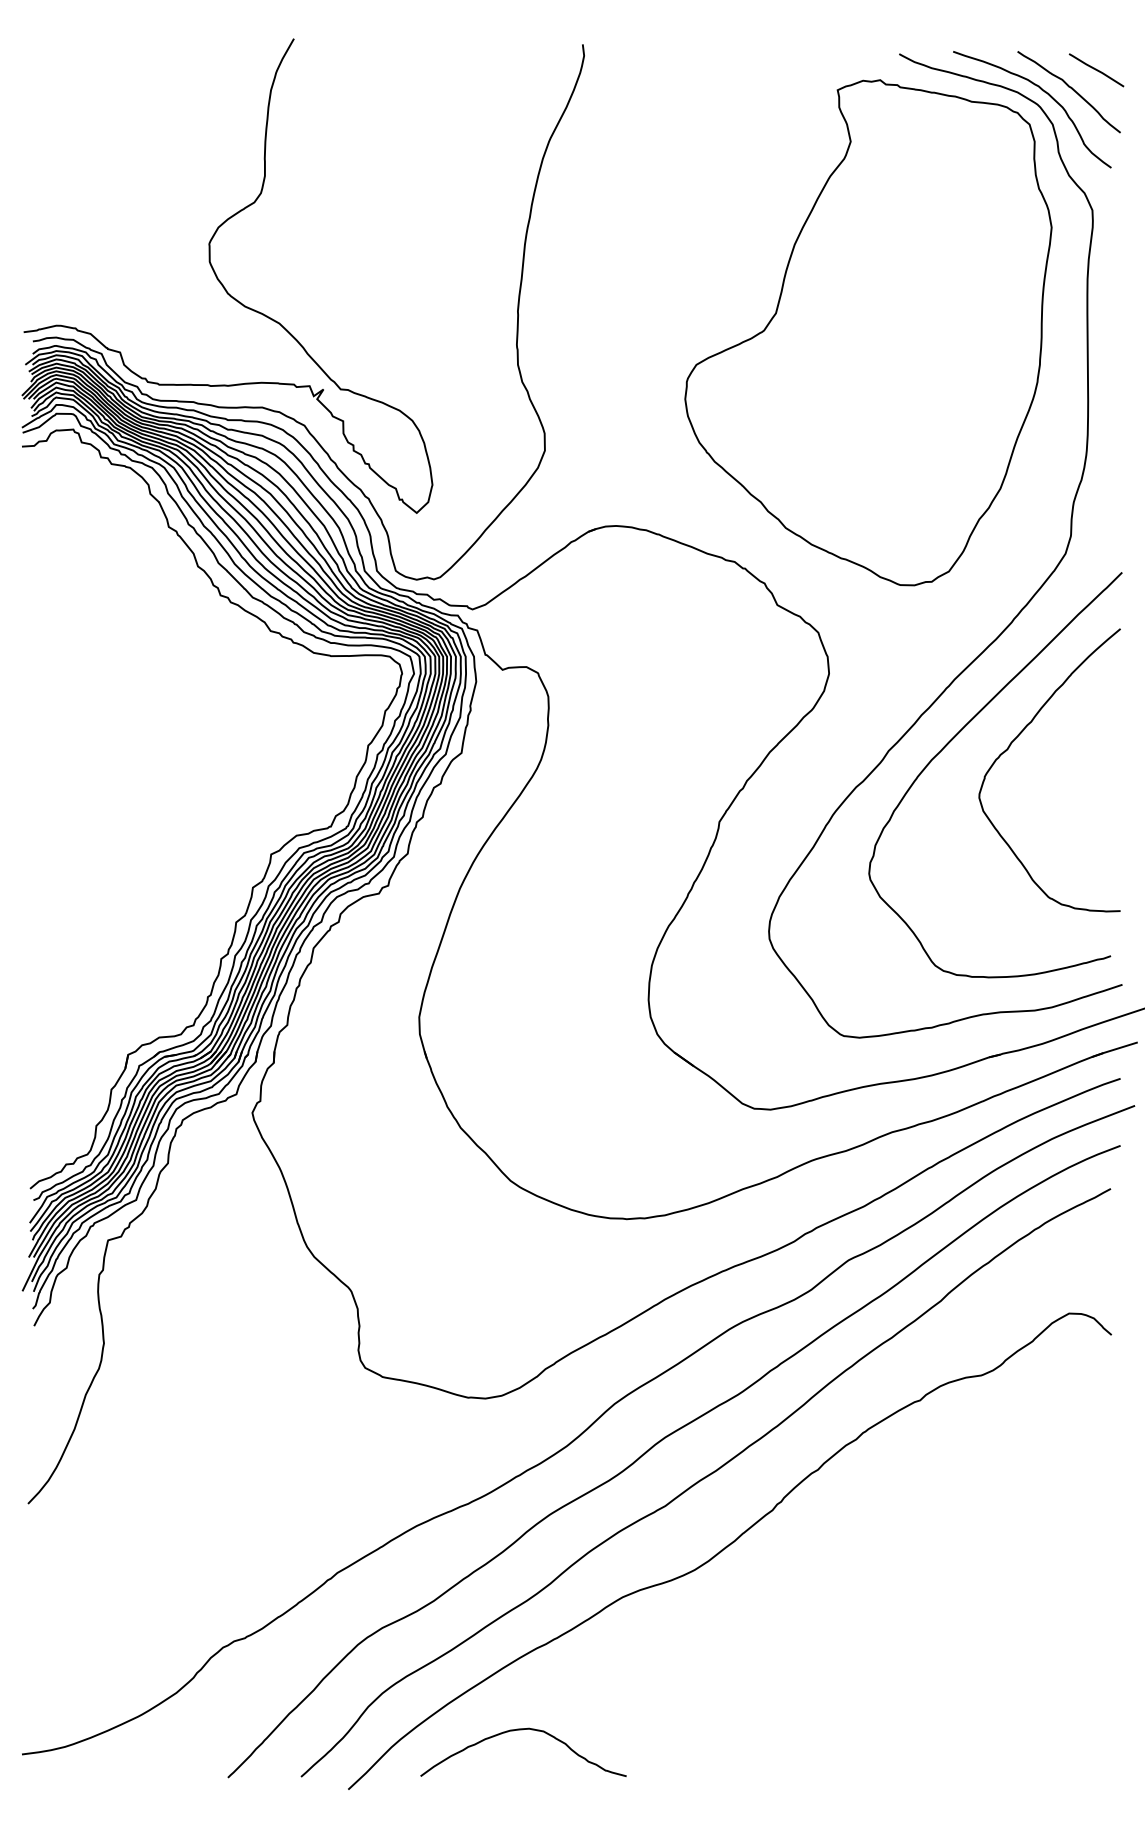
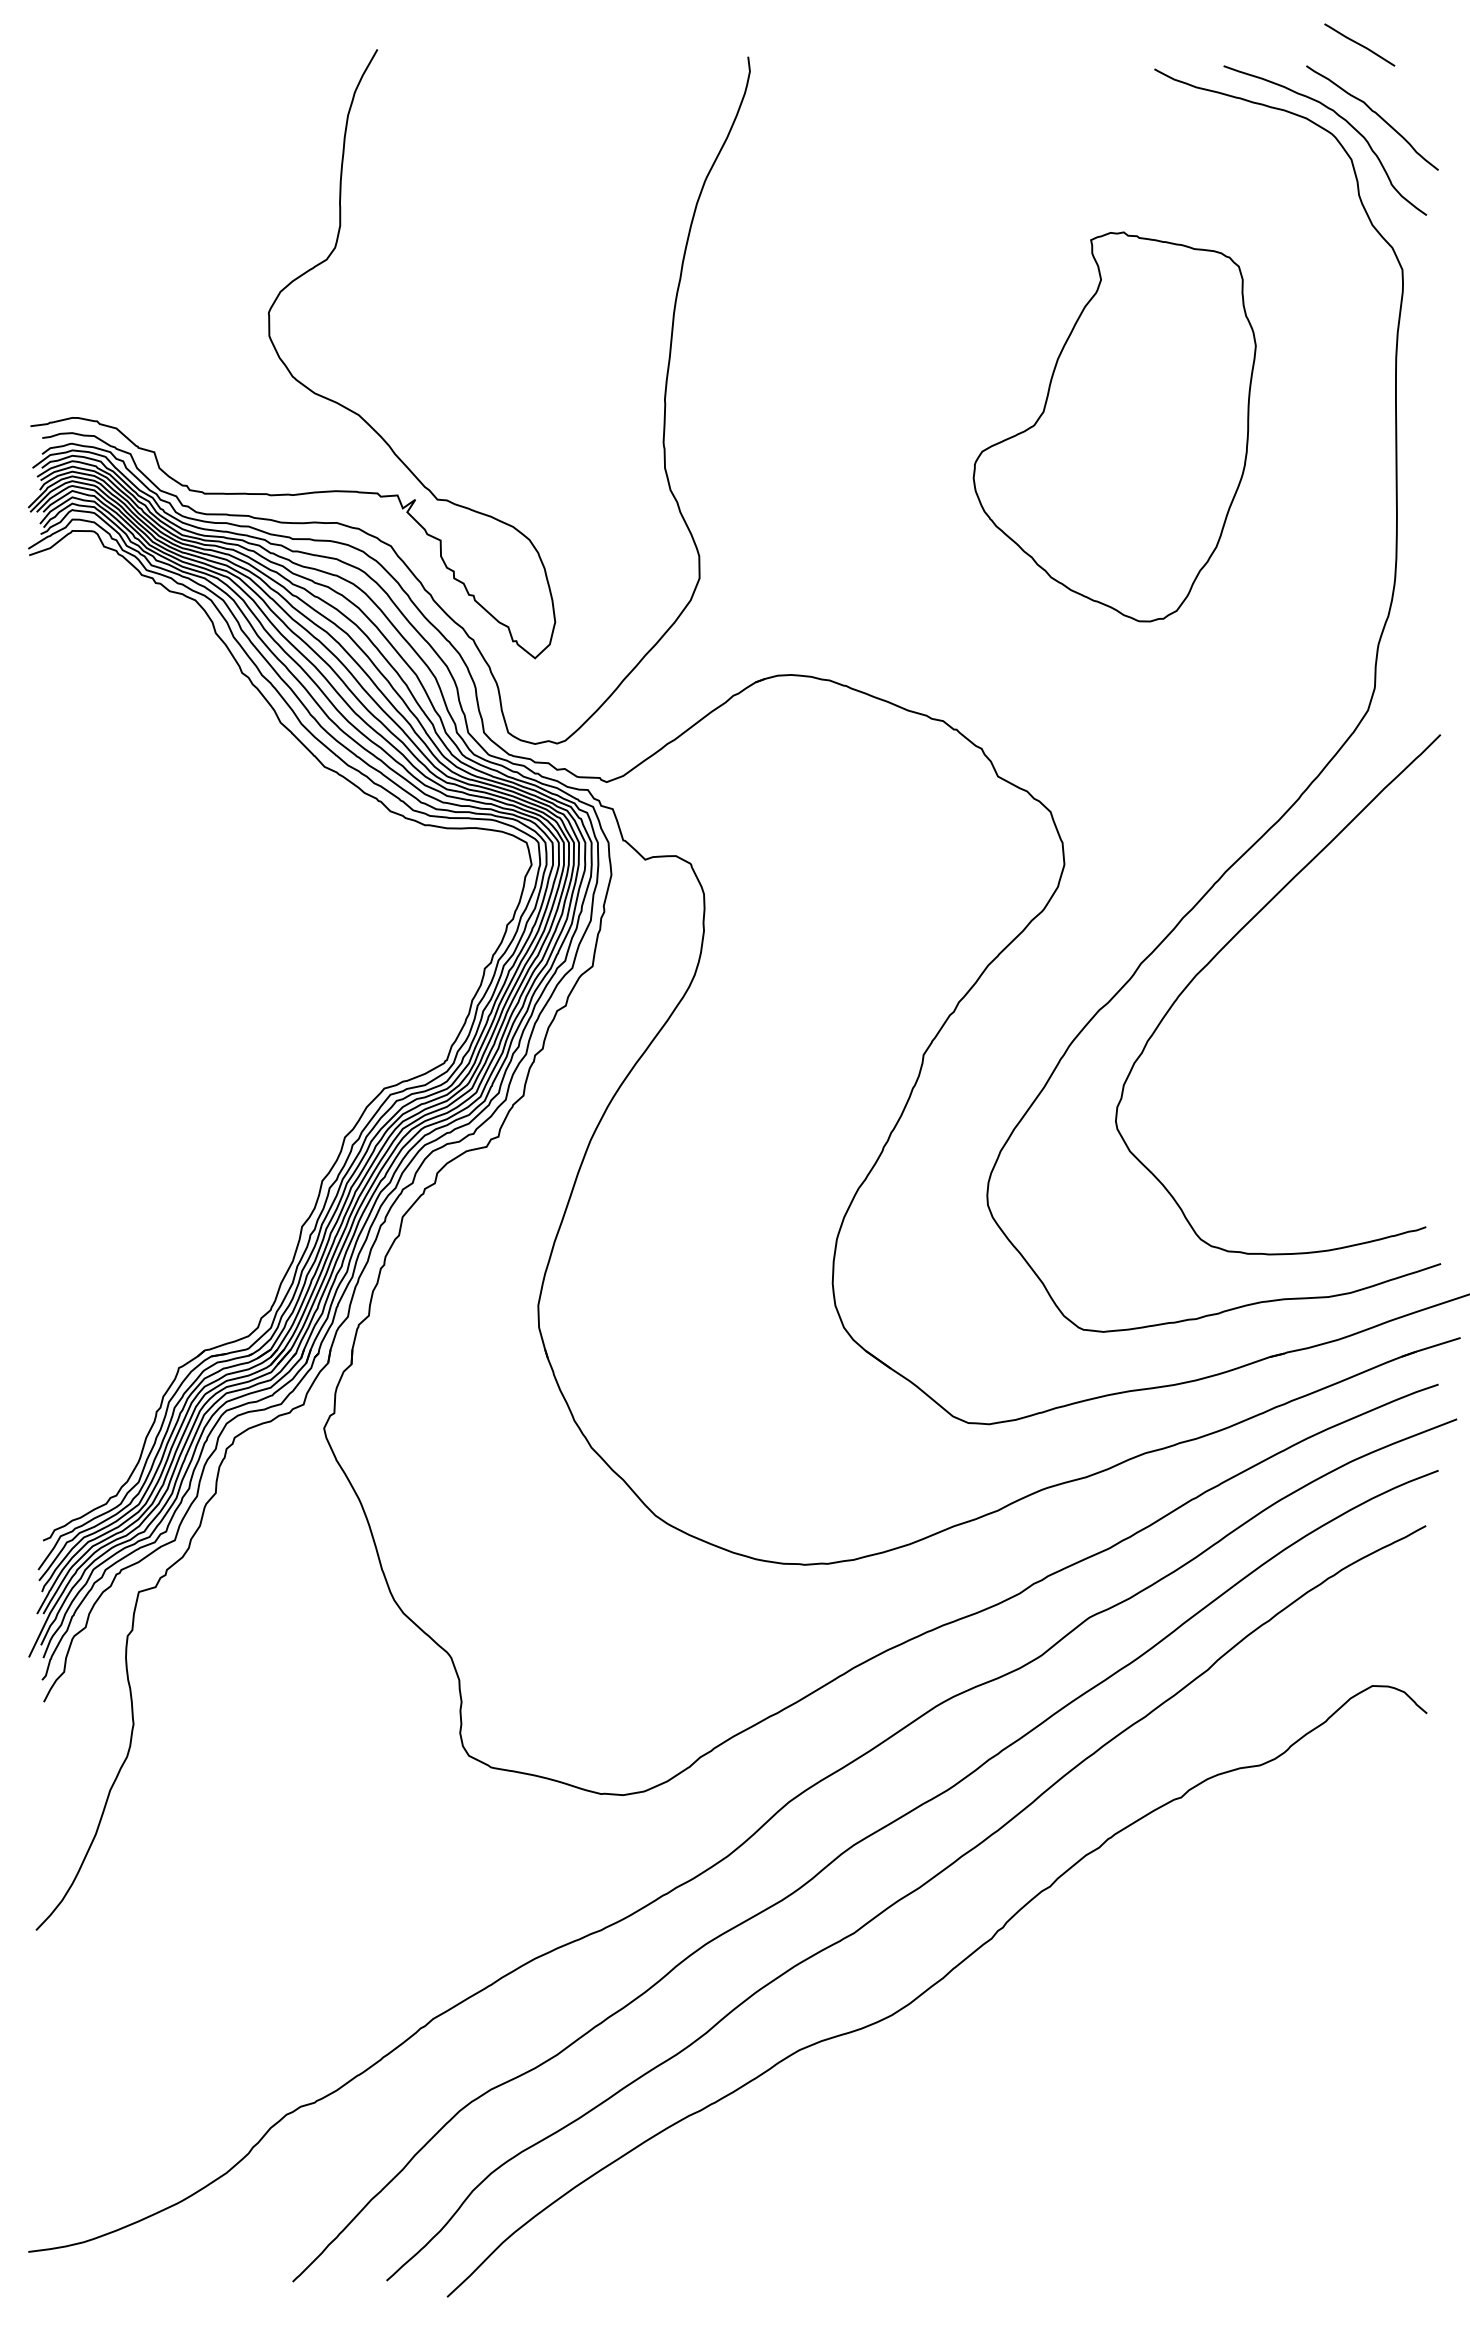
line: (1096, 69) -> (1359, 44), moved
part: (868, 332) -> (1114, 426), size x0.6
curve: (1017, 737) -> (1306, 946), removed
part: (270, 854) -> (347, 1096), removed
curve: (517, 1730) -> (664, 2221), removed

